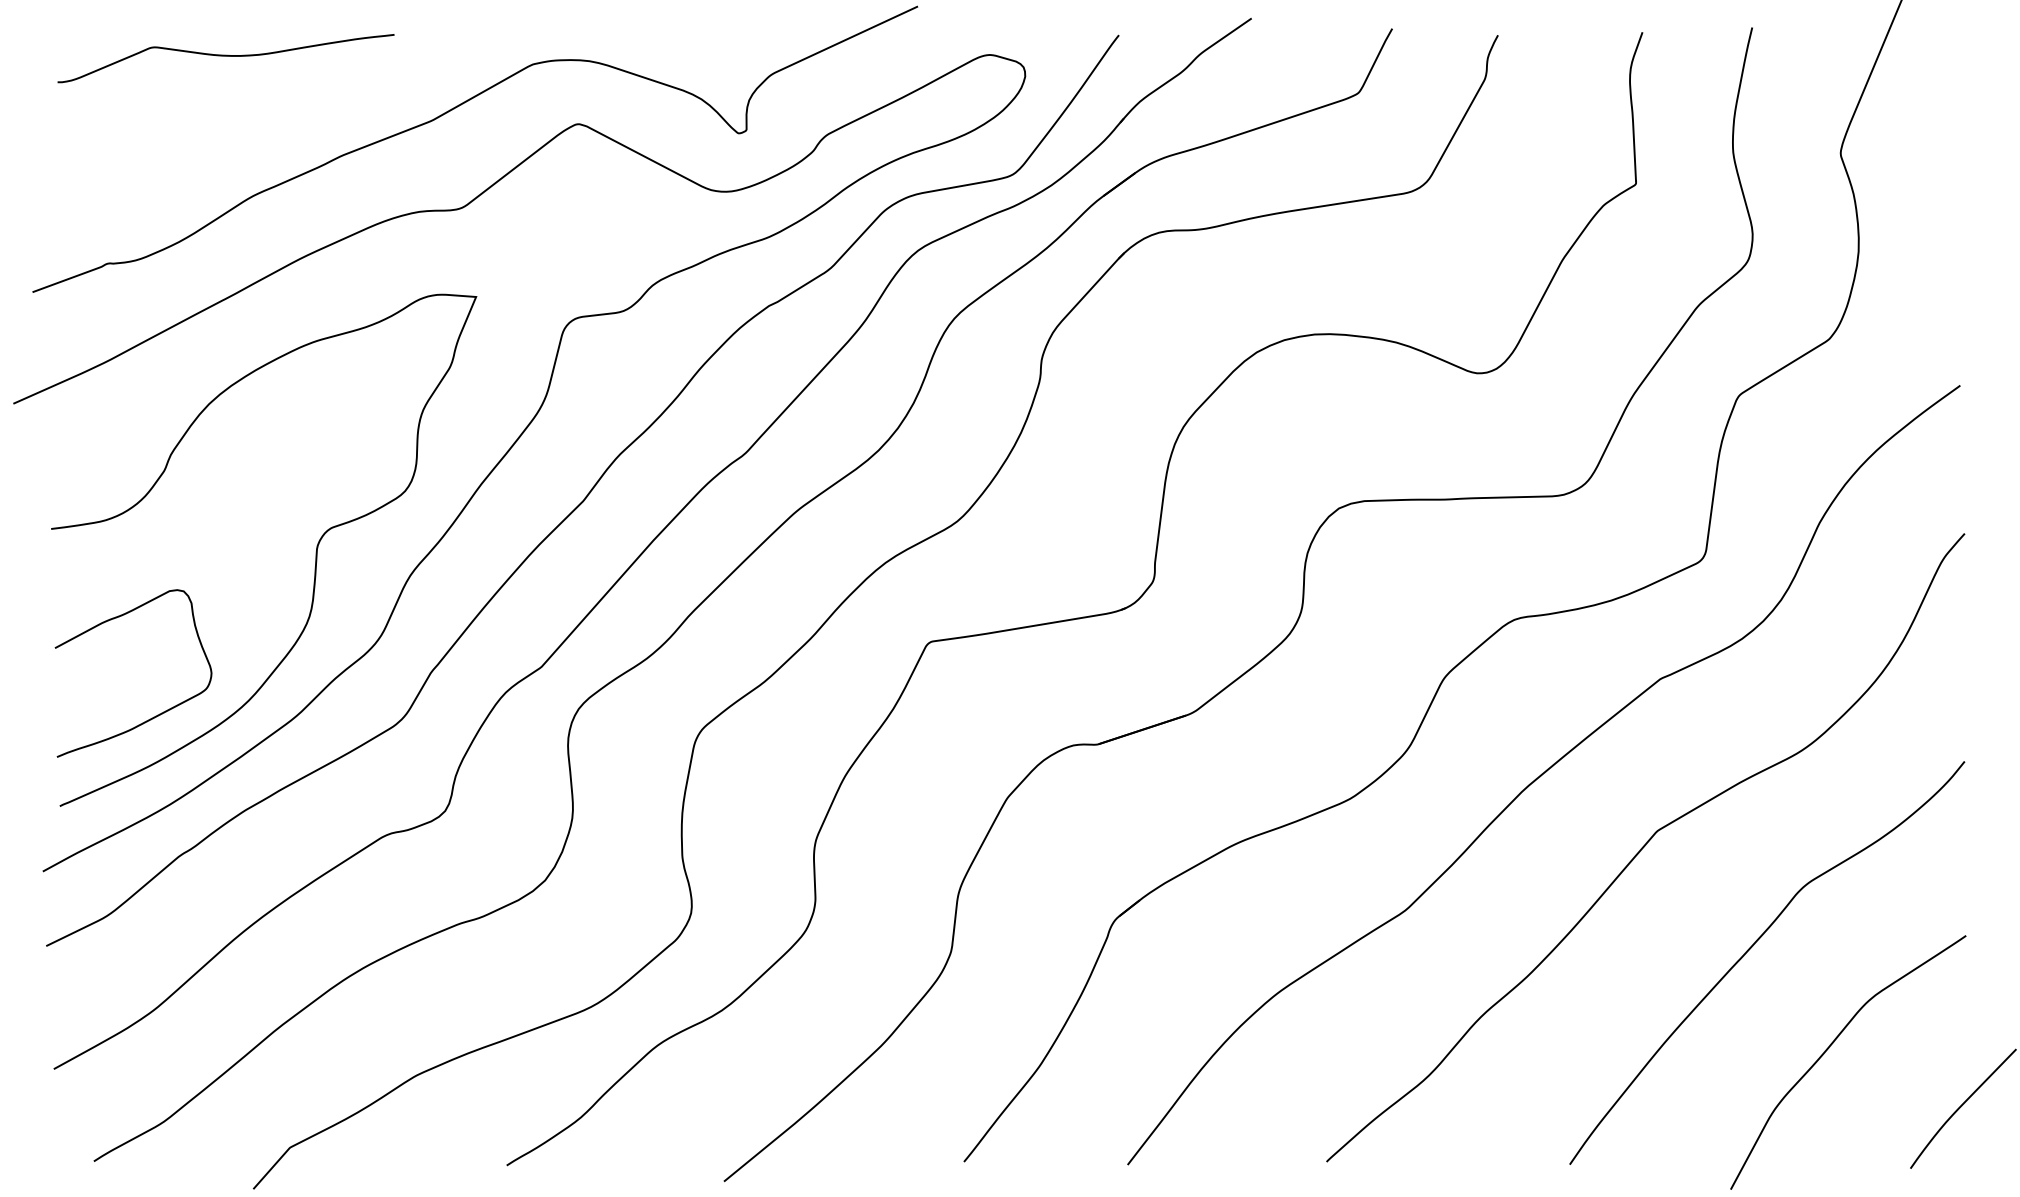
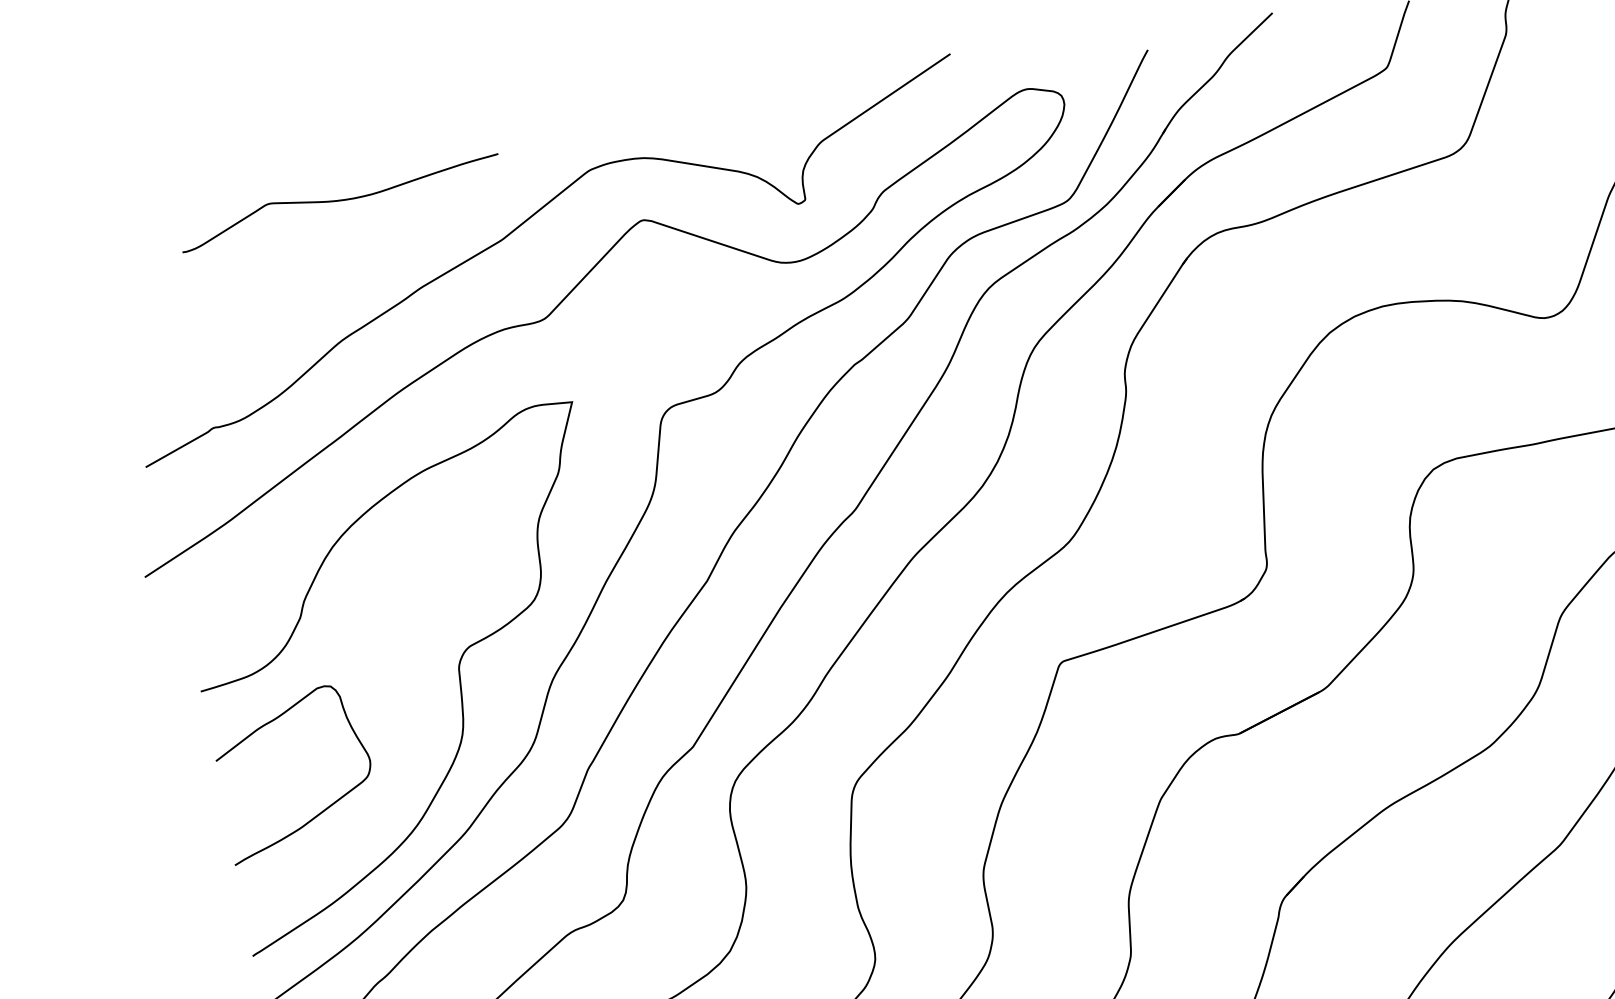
curve: (225, 56) -> (339, 201), moved
curve: (155, 715) -> (322, 810), moved

